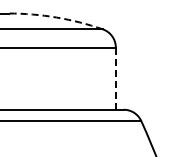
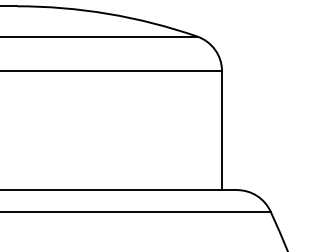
arc: (56, 17) -> (108, 13), dashed -> solid
line: (115, 78) -> (221, 130), dashed -> solid

